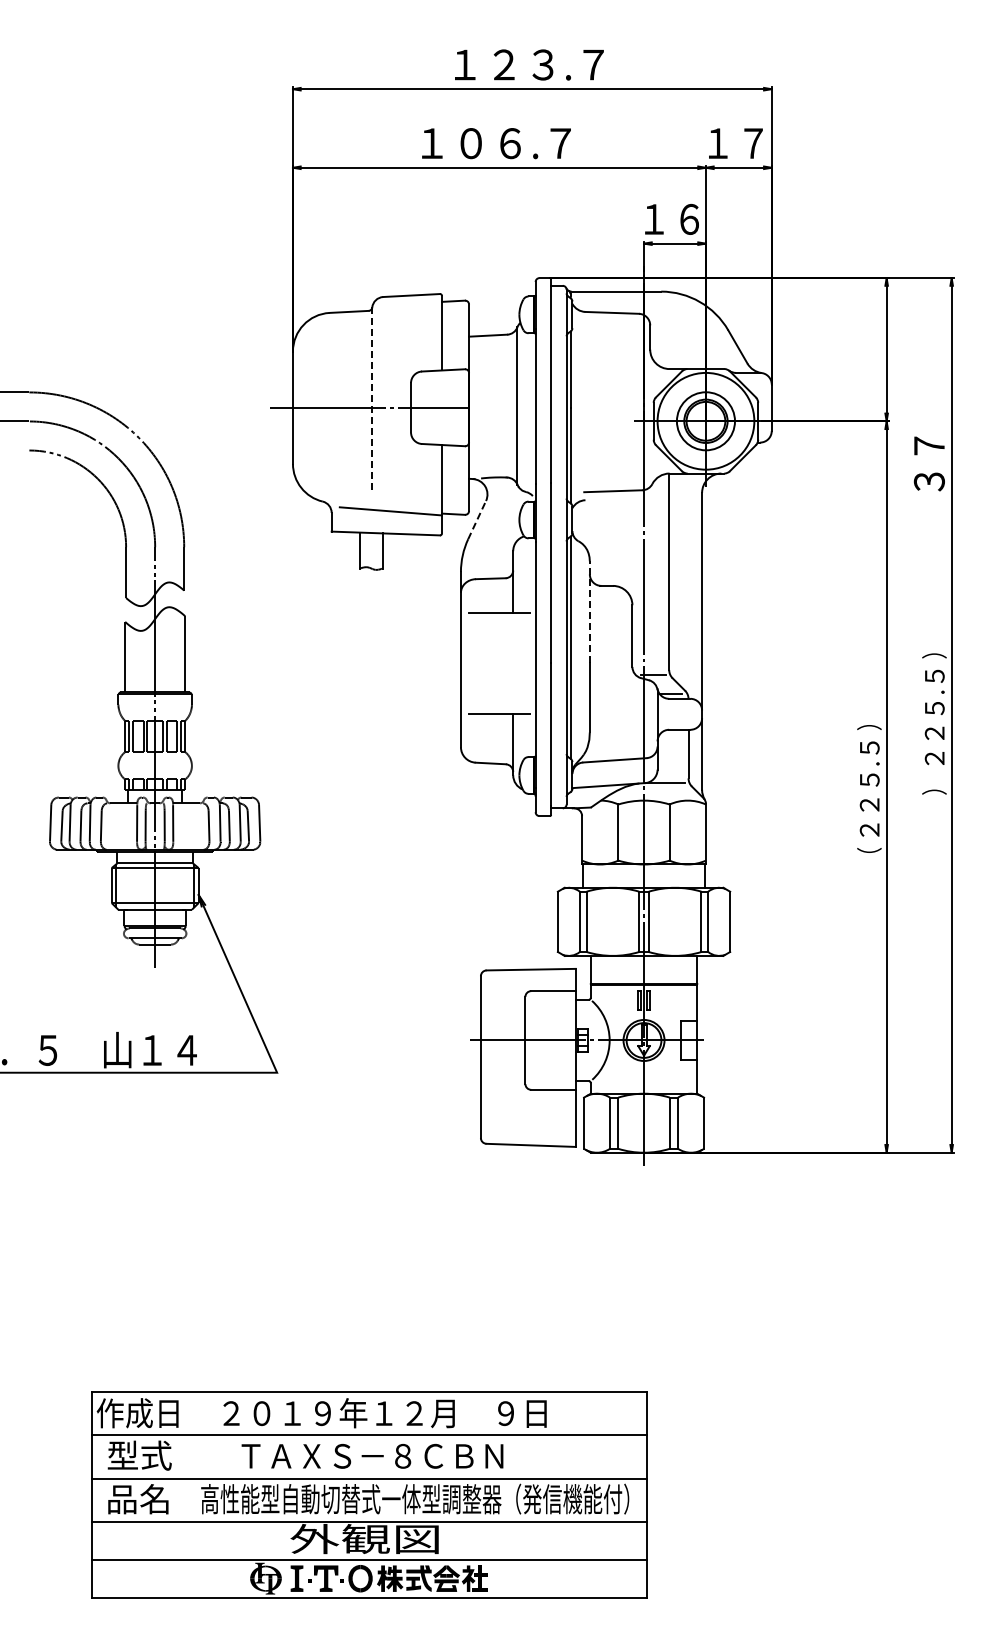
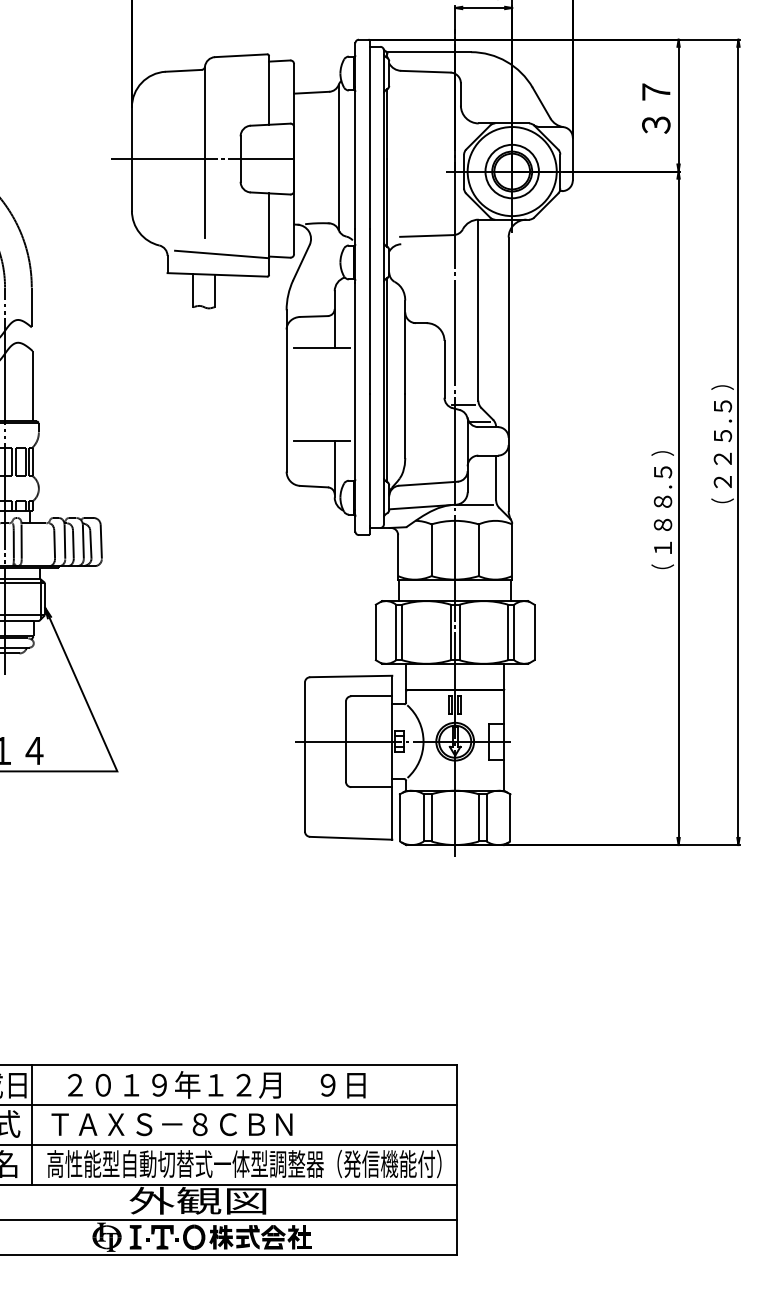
line: (372, 400) -> (205, 152), dashed -> solid
text: (928, 463) -> (655, 108), moved
line: (477, 519) -> (301, 261), dashed -> solid
line: (589, 612) -> (404, 347), dashed -> solid
text: (934, 785) -> (722, 506), ） -> （
text: (869, 804) -> (662, 524), ２２５.５ -> １８８.５
text: (372, 1455) -> (172, 1123), moved
line: (184, 1456) -> (32, 1124), added

